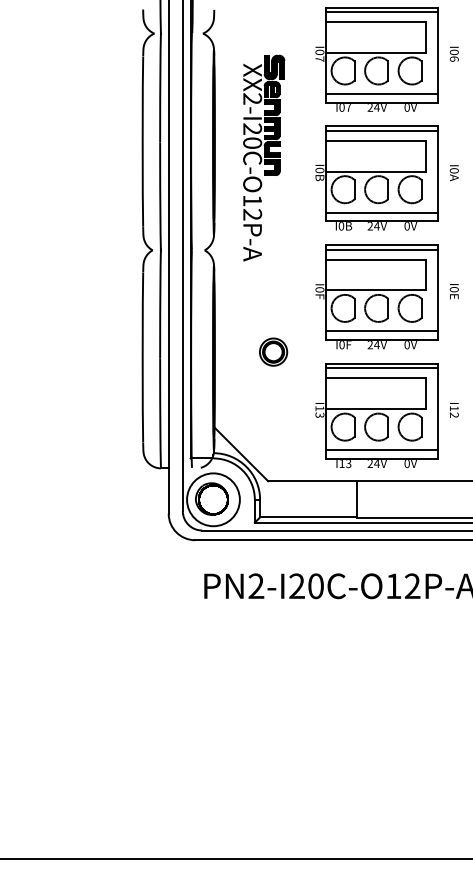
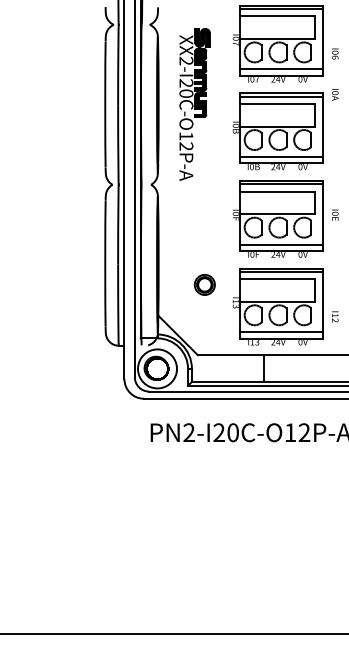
text: (454, 53) -> (335, 53), moved
part: (263, 157) -> (194, 104), moved
text: (454, 172) -> (335, 94), moved
part: (273, 351) -> (204, 284), moved
text: (454, 409) -> (335, 316), moved

